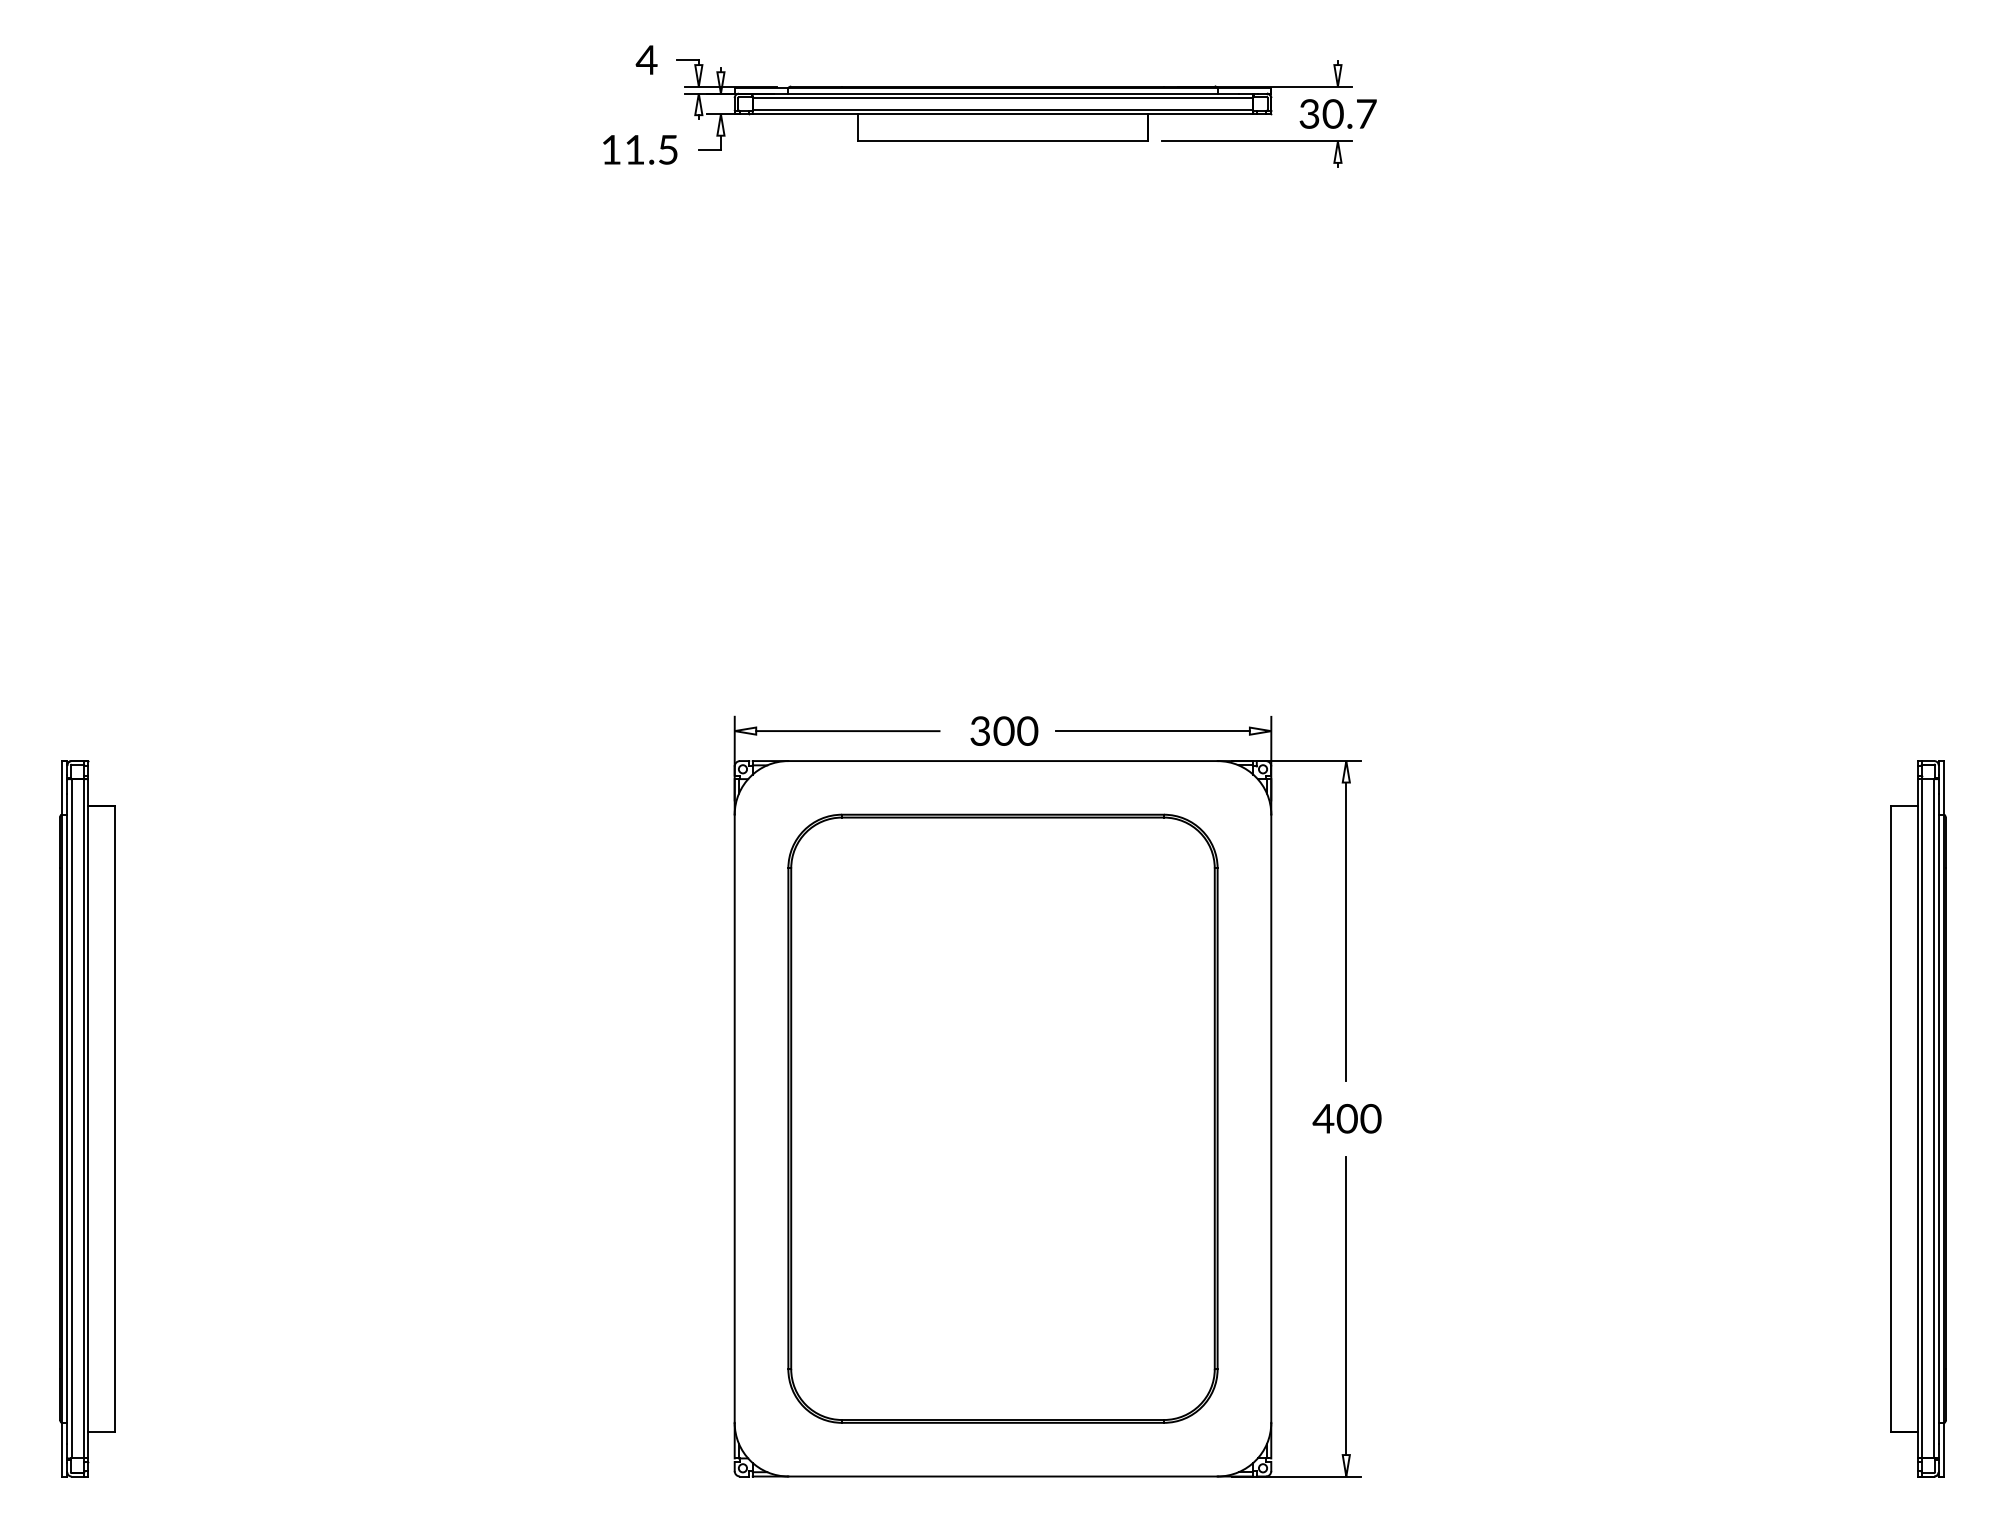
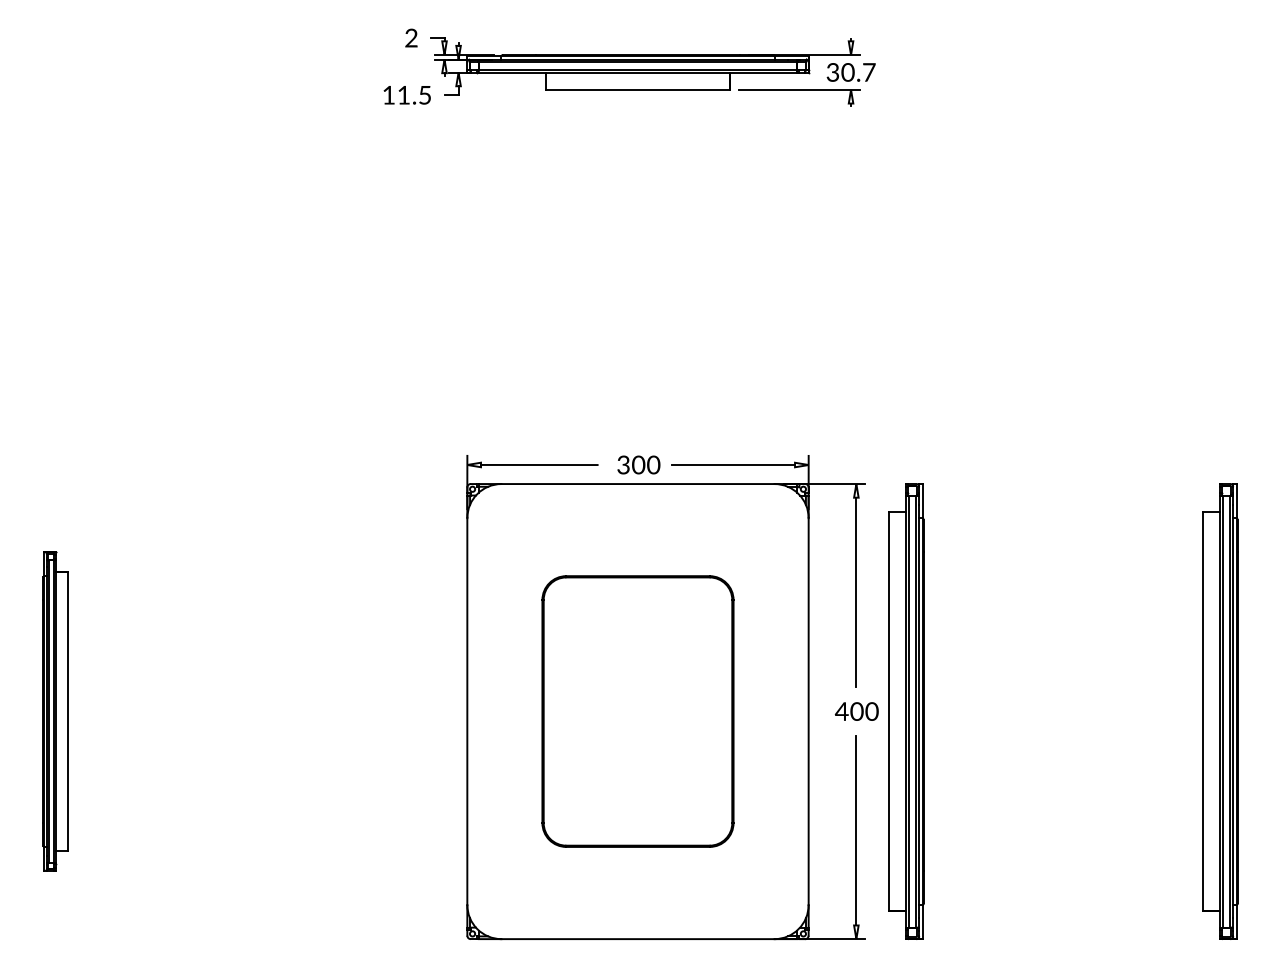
text: (646, 59) -> (411, 37), 4 -> 2
part: (87, 1118) -> (55, 711), size x0.7
part: (1002, 1118) -> (637, 711), size x0.7
part: (1425, 1118) -> (906, 711), added

